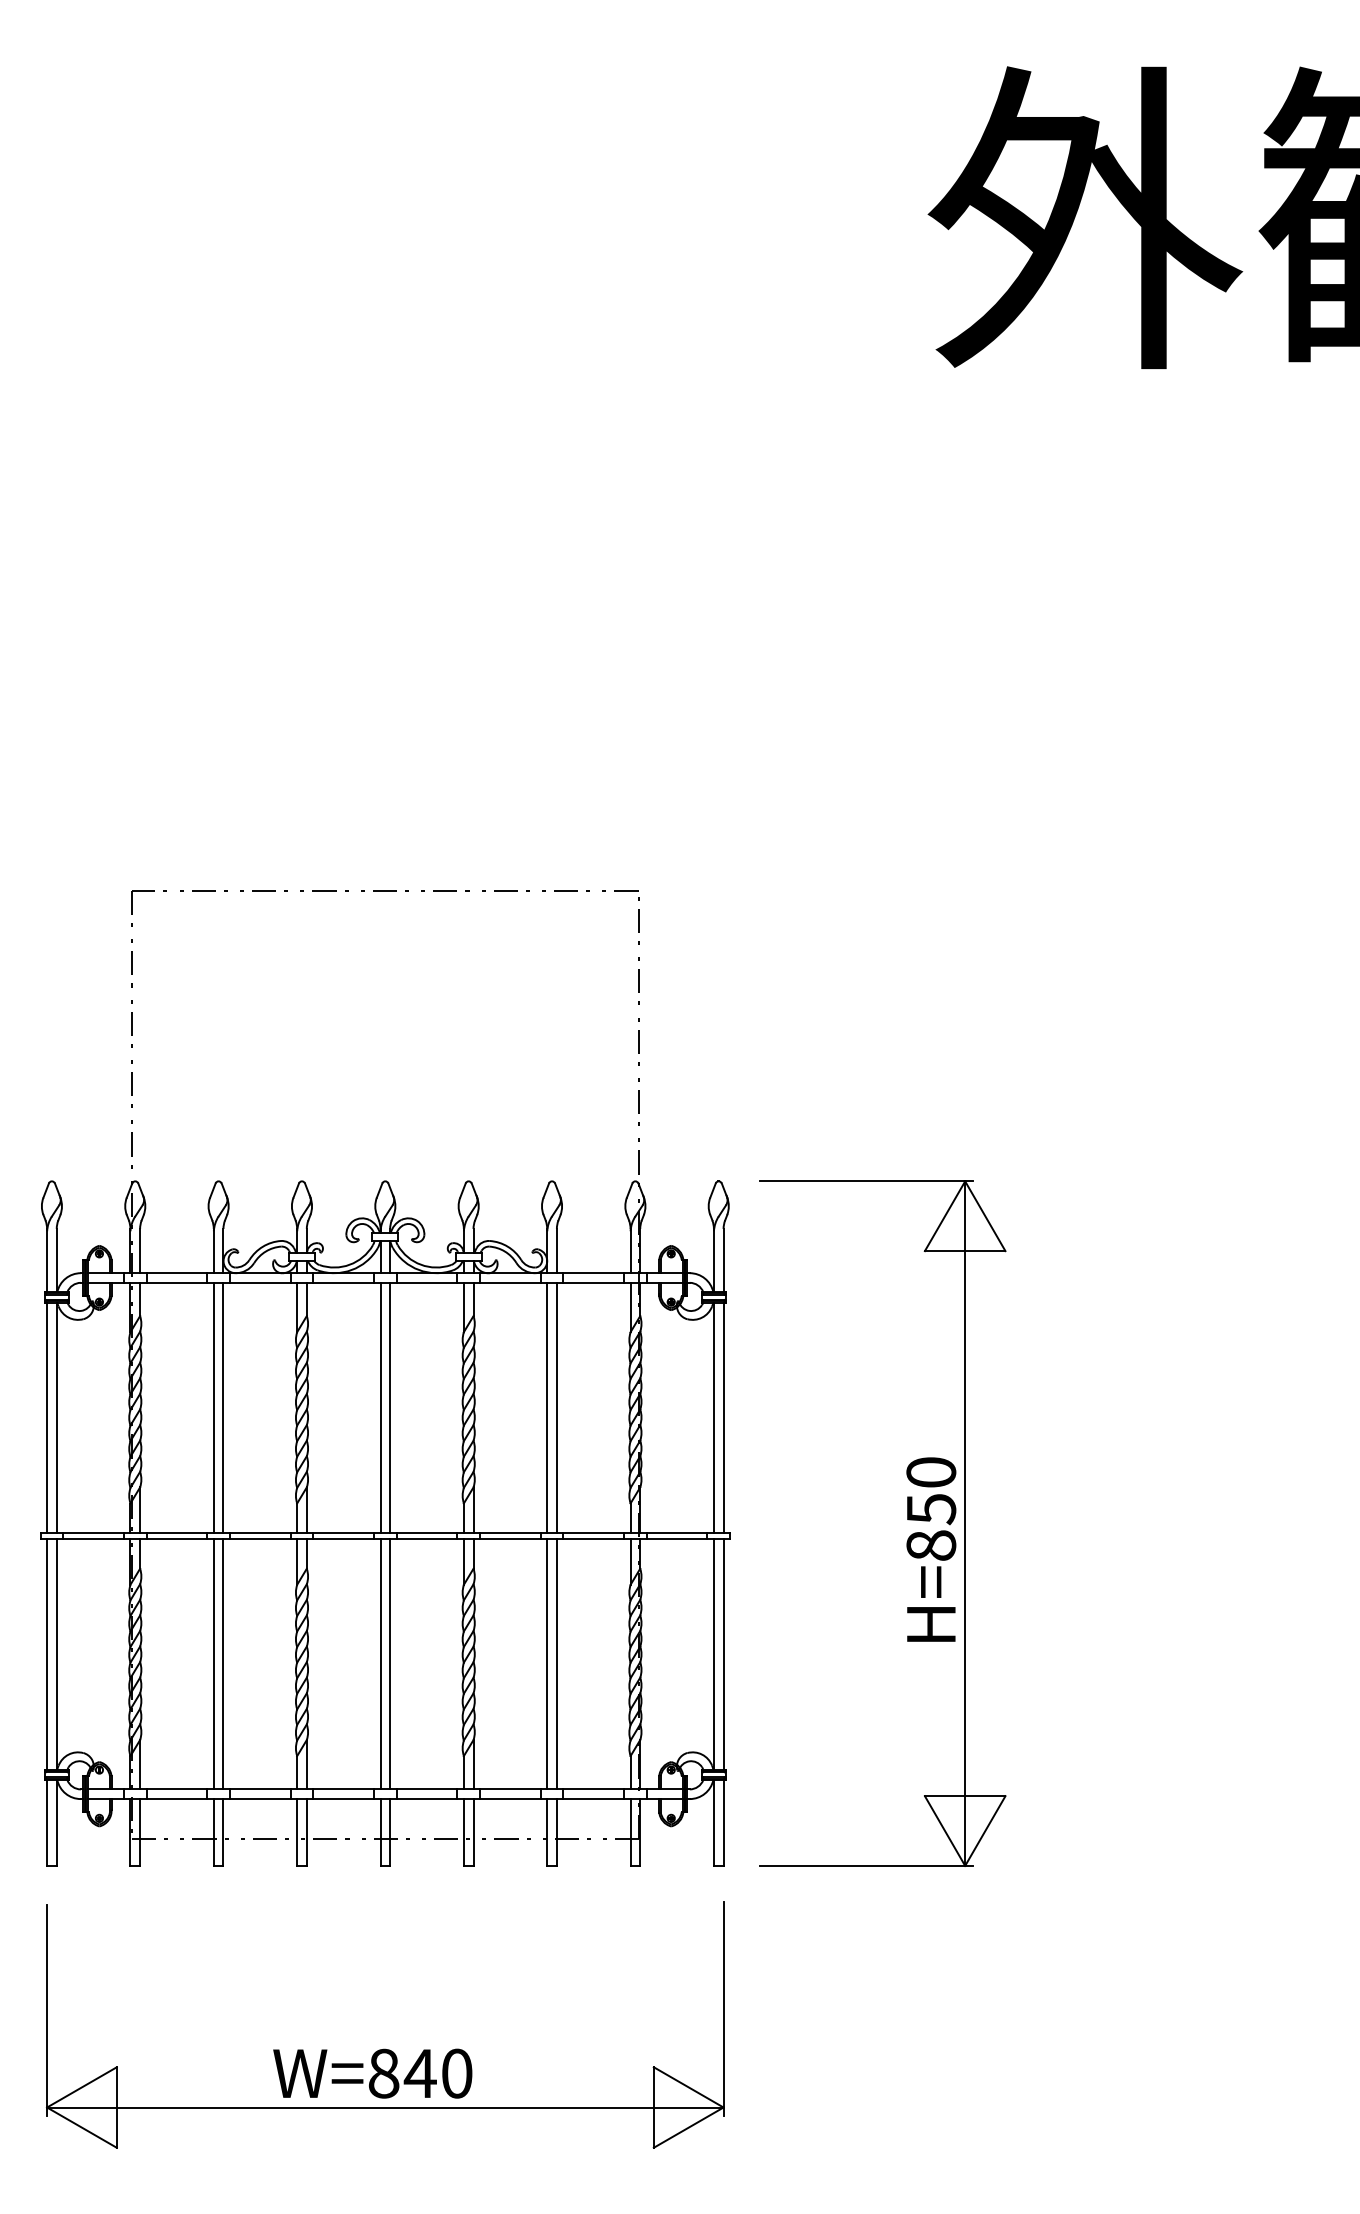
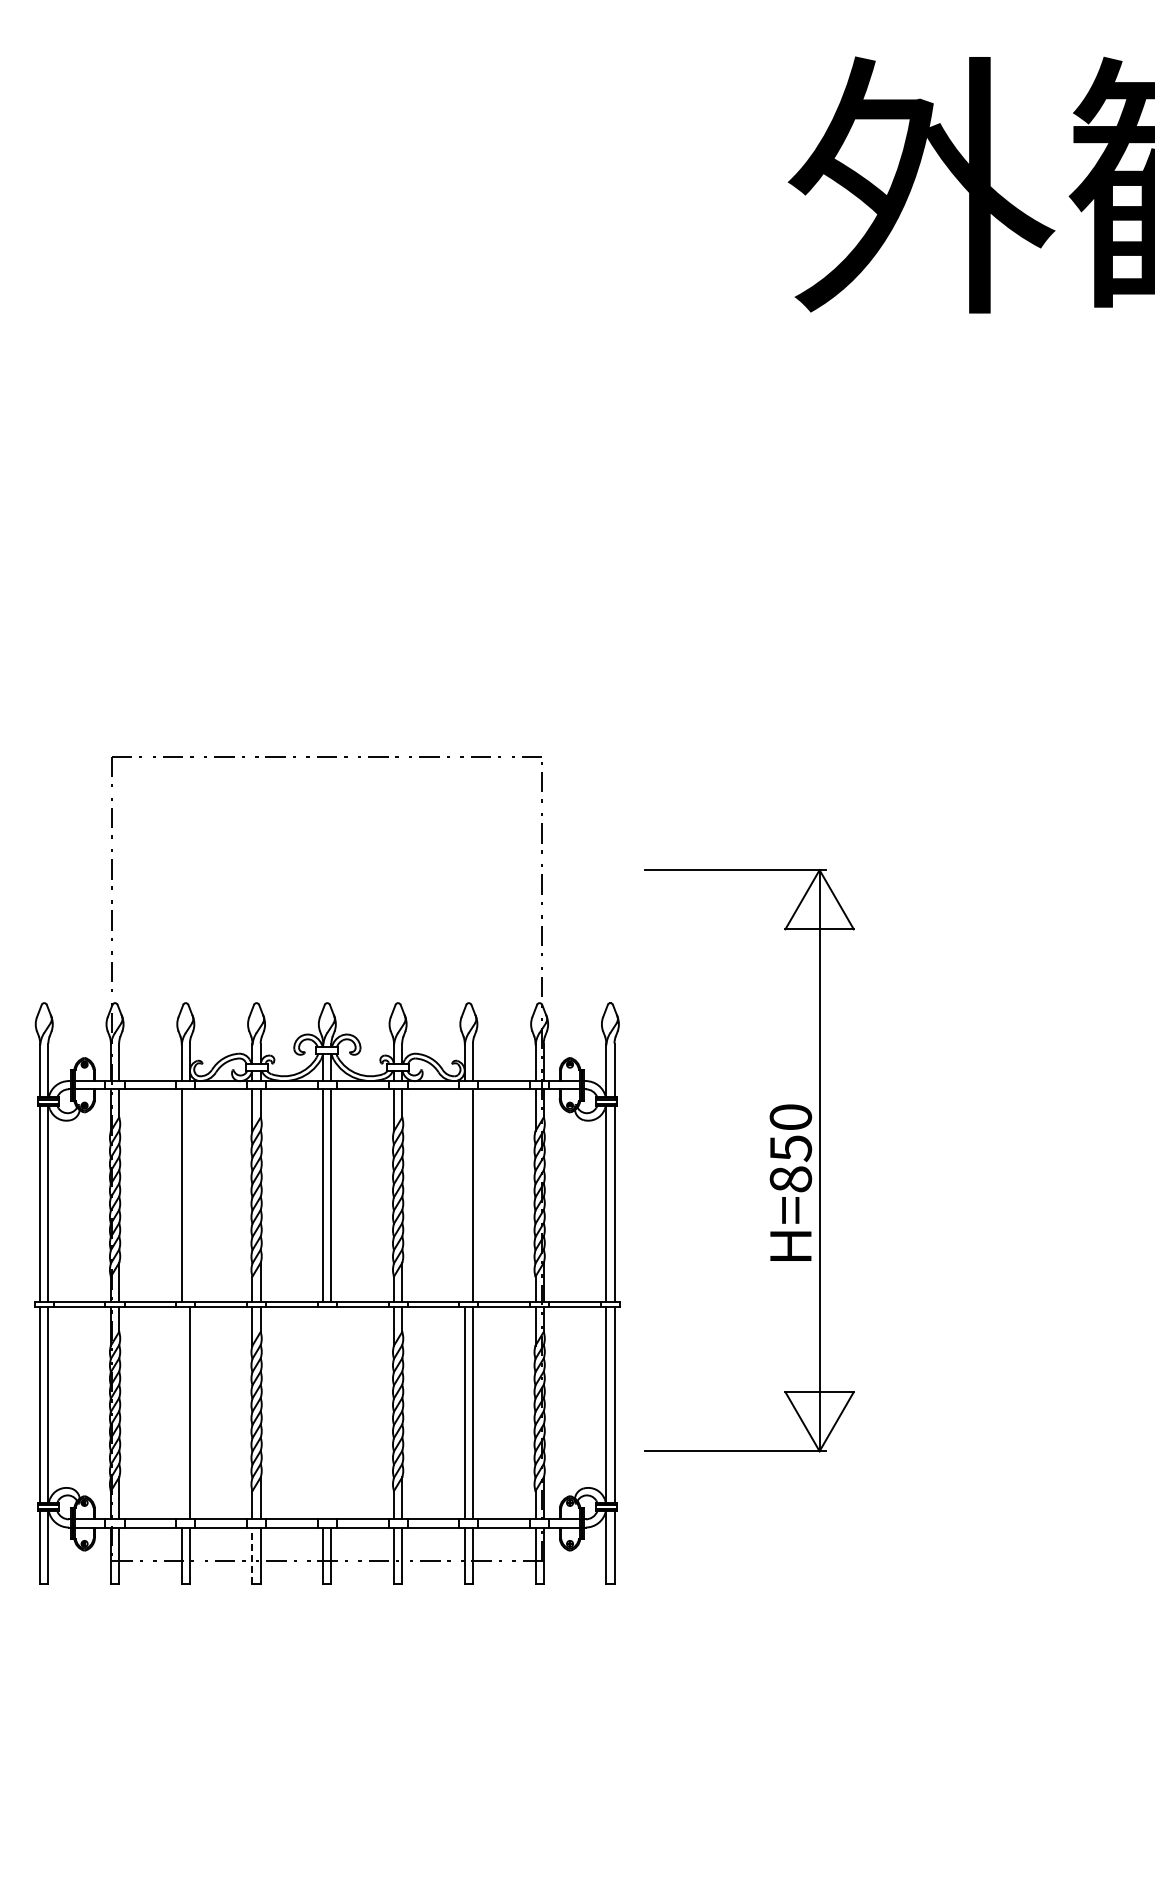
line: (222, 1407) -> (189, 1195), removed
line: (546, 1407) -> (464, 1195), removed
part: (907, 1519) -> (770, 1157), moved
line: (213, 1663) -> (181, 1412), removed
line: (380, 1663) -> (323, 1412), removed
line: (390, 1663) -> (331, 1412), removed
line: (297, 1831) -> (252, 1555), solid -> dashed
part: (385, 2048) -> (327, 1739), removed

